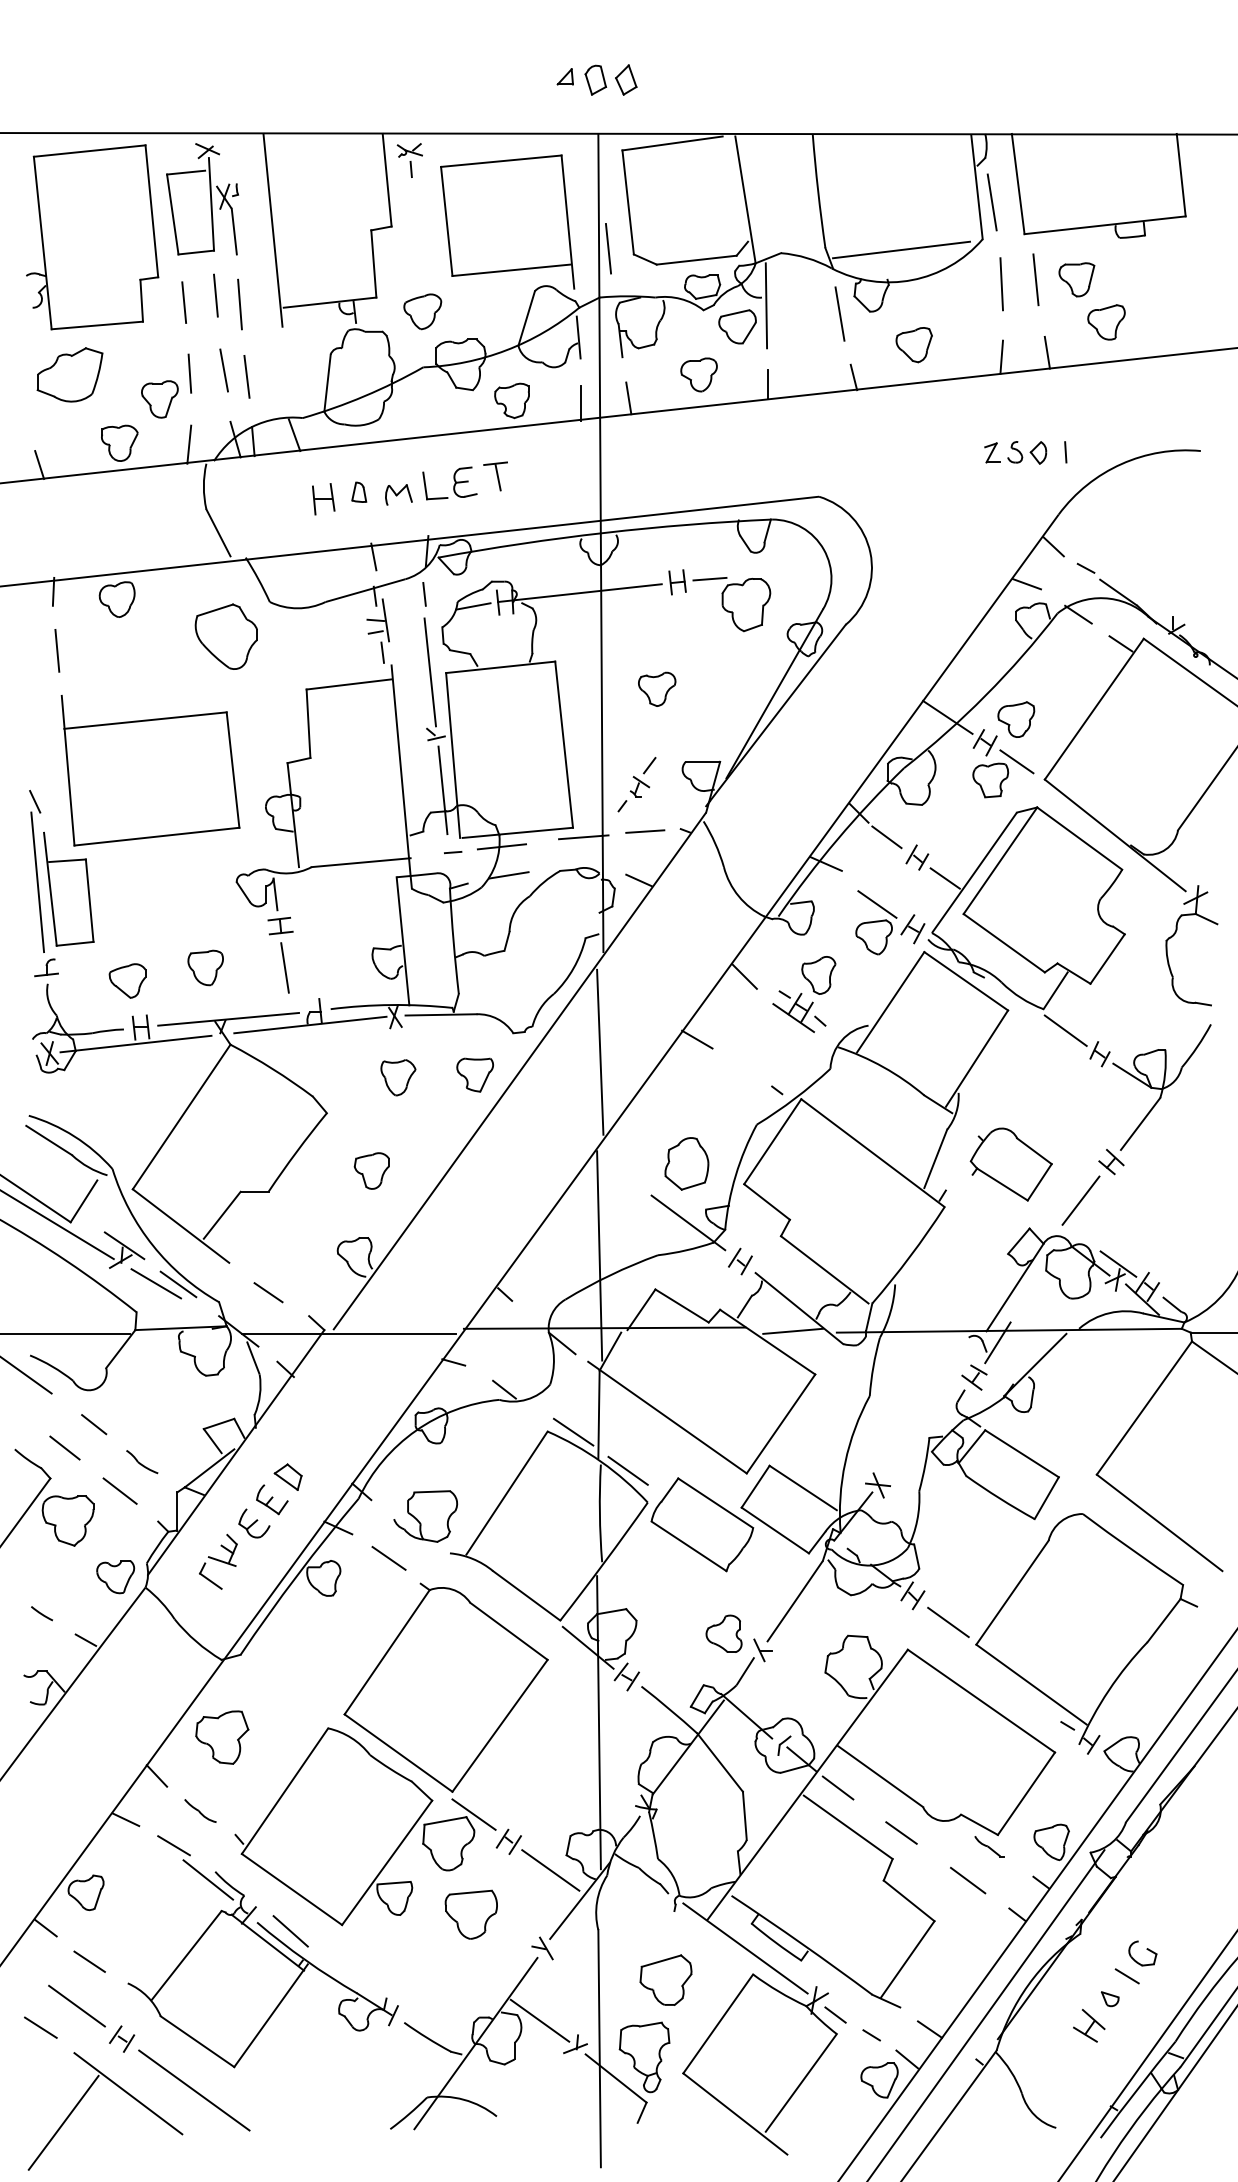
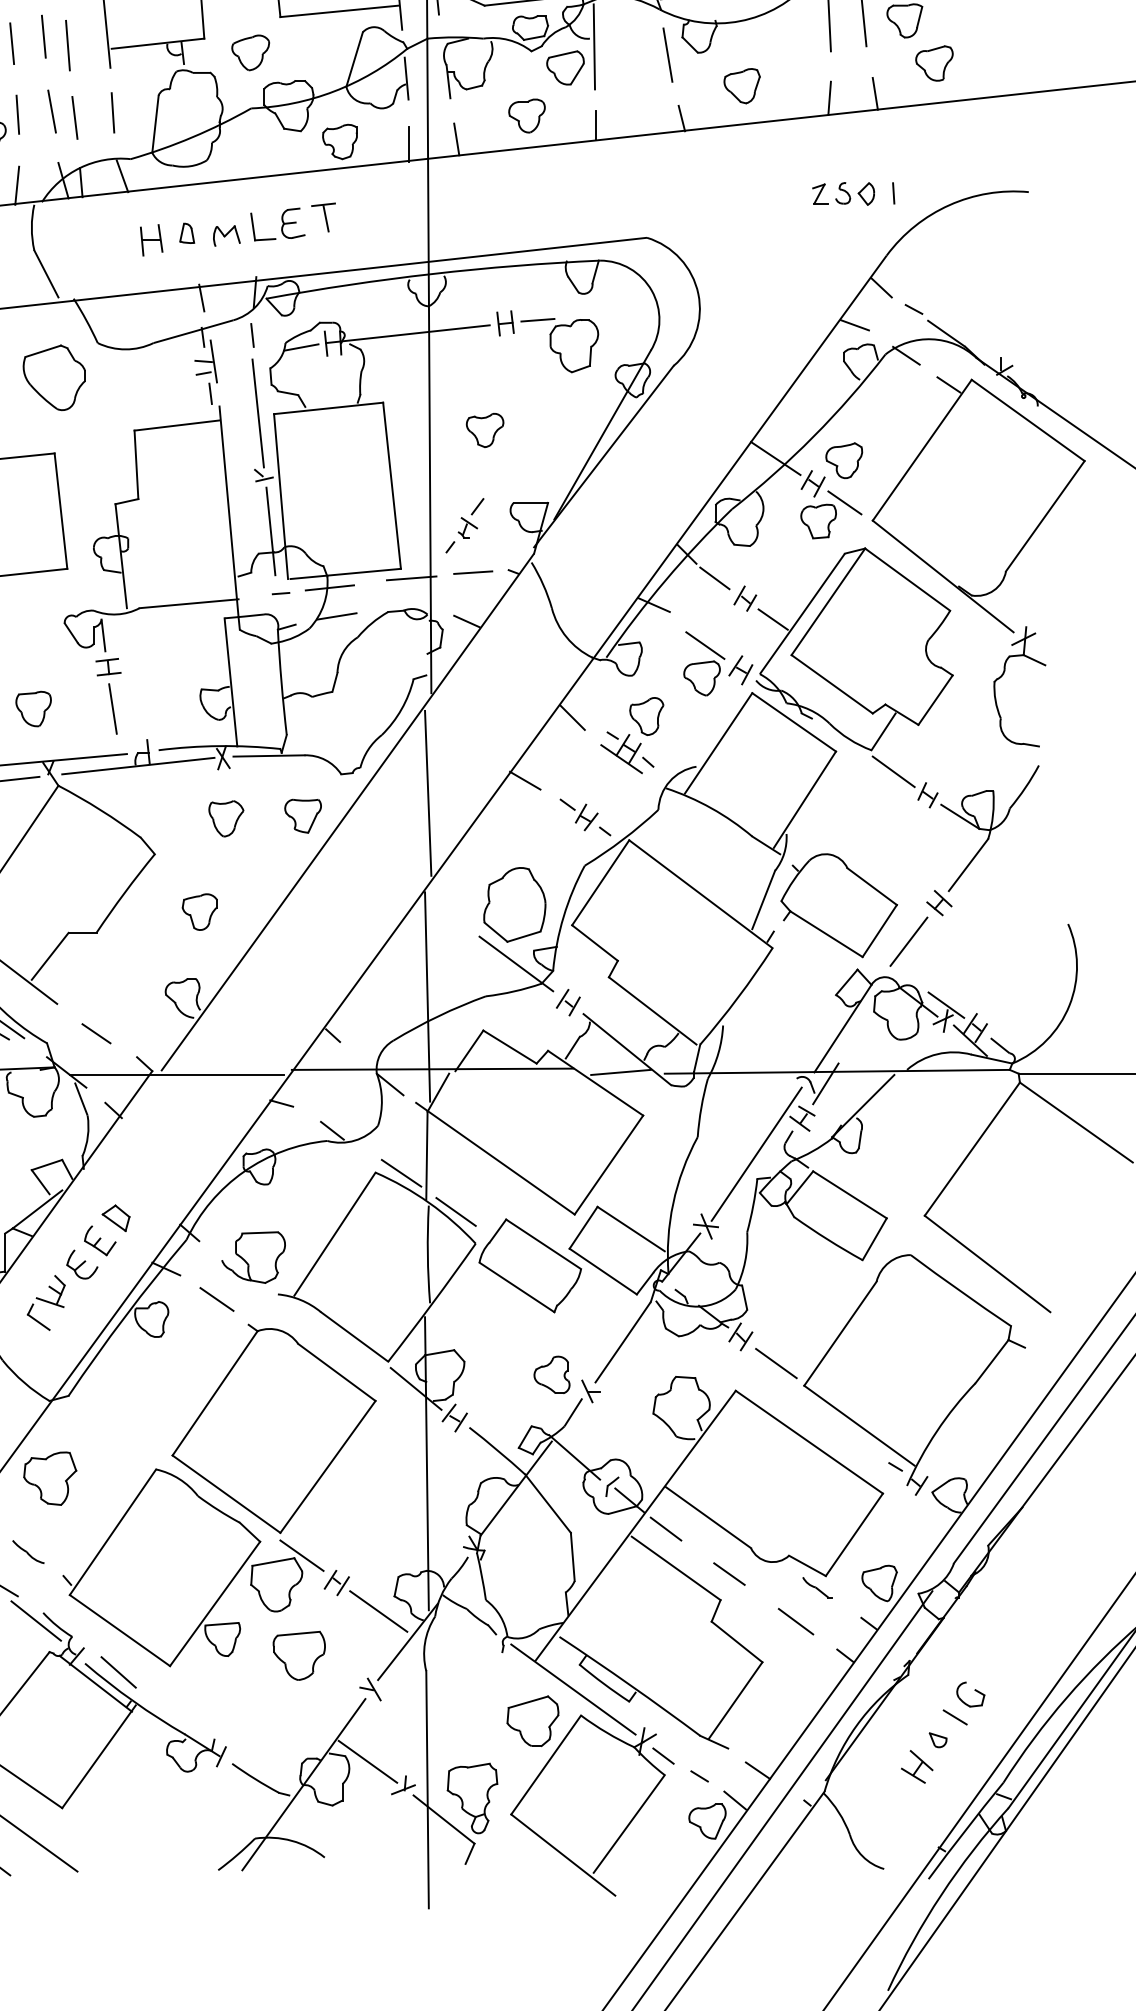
line: (284, 371) -> (112, 112), added
part: (750, 1073) -> (578, 814), added
part: (686, 1163) -> (514, 904), size x1.43
part: (1011, 1164) -> (839, 905), size x1.43
line: (928, 1412) -> (756, 1153), added
part: (665, 1979) -> (532, 1720), moved

